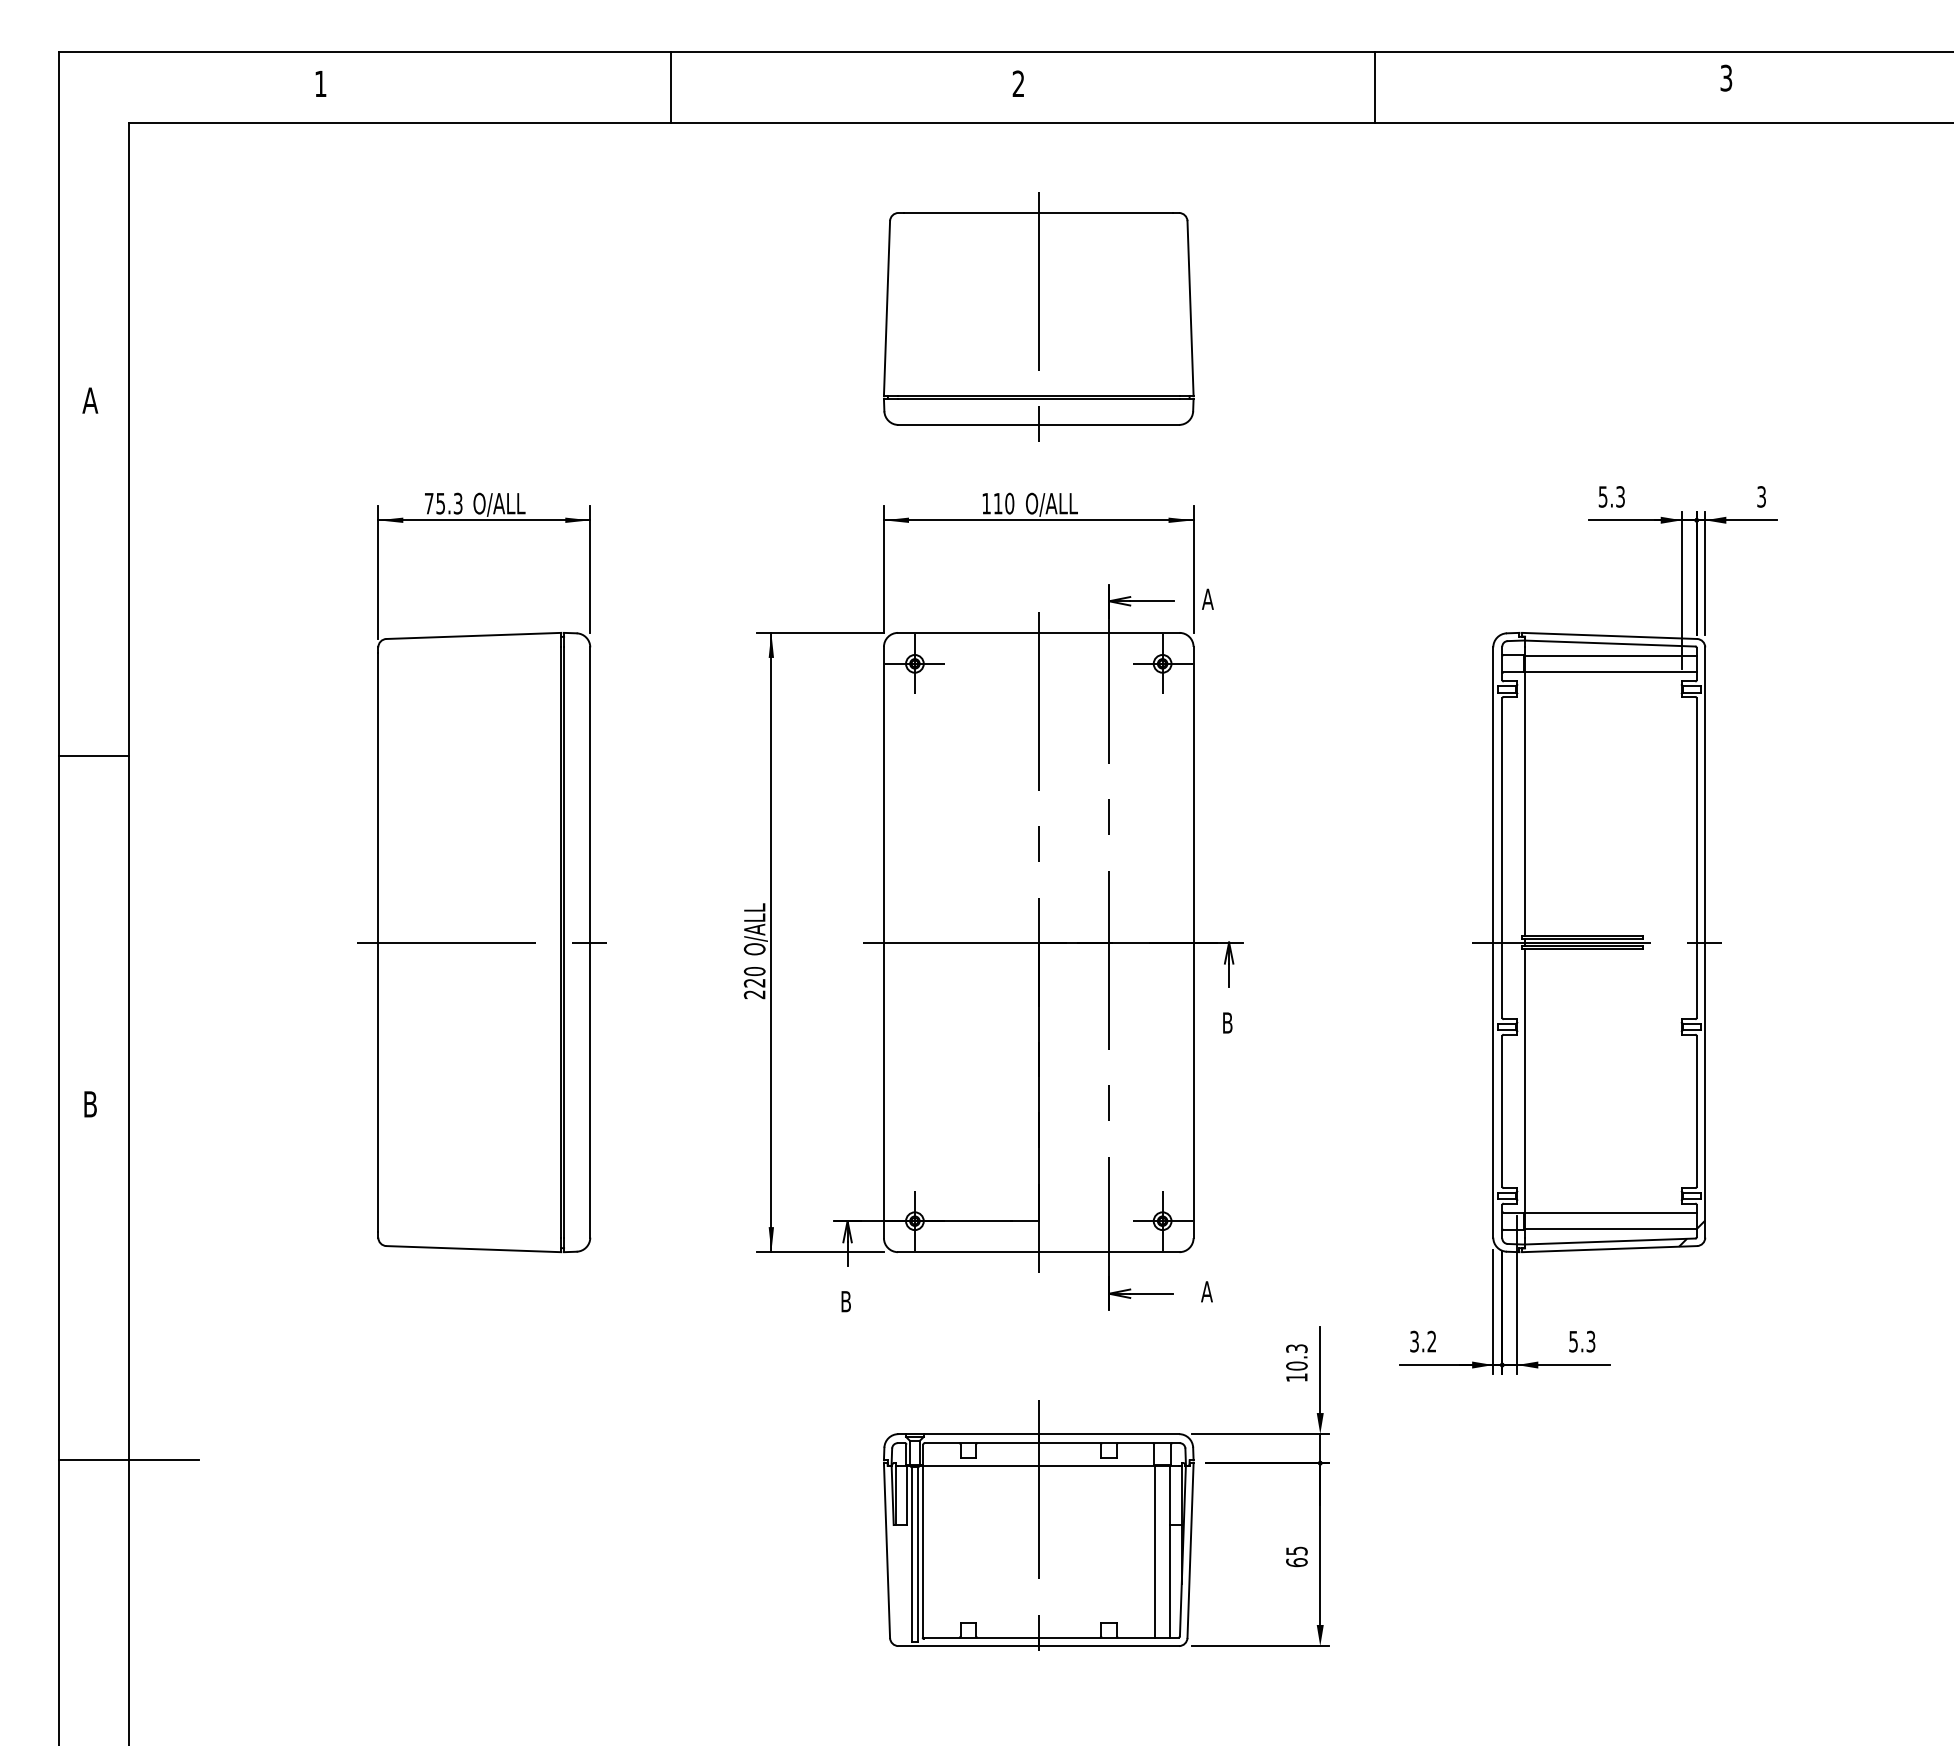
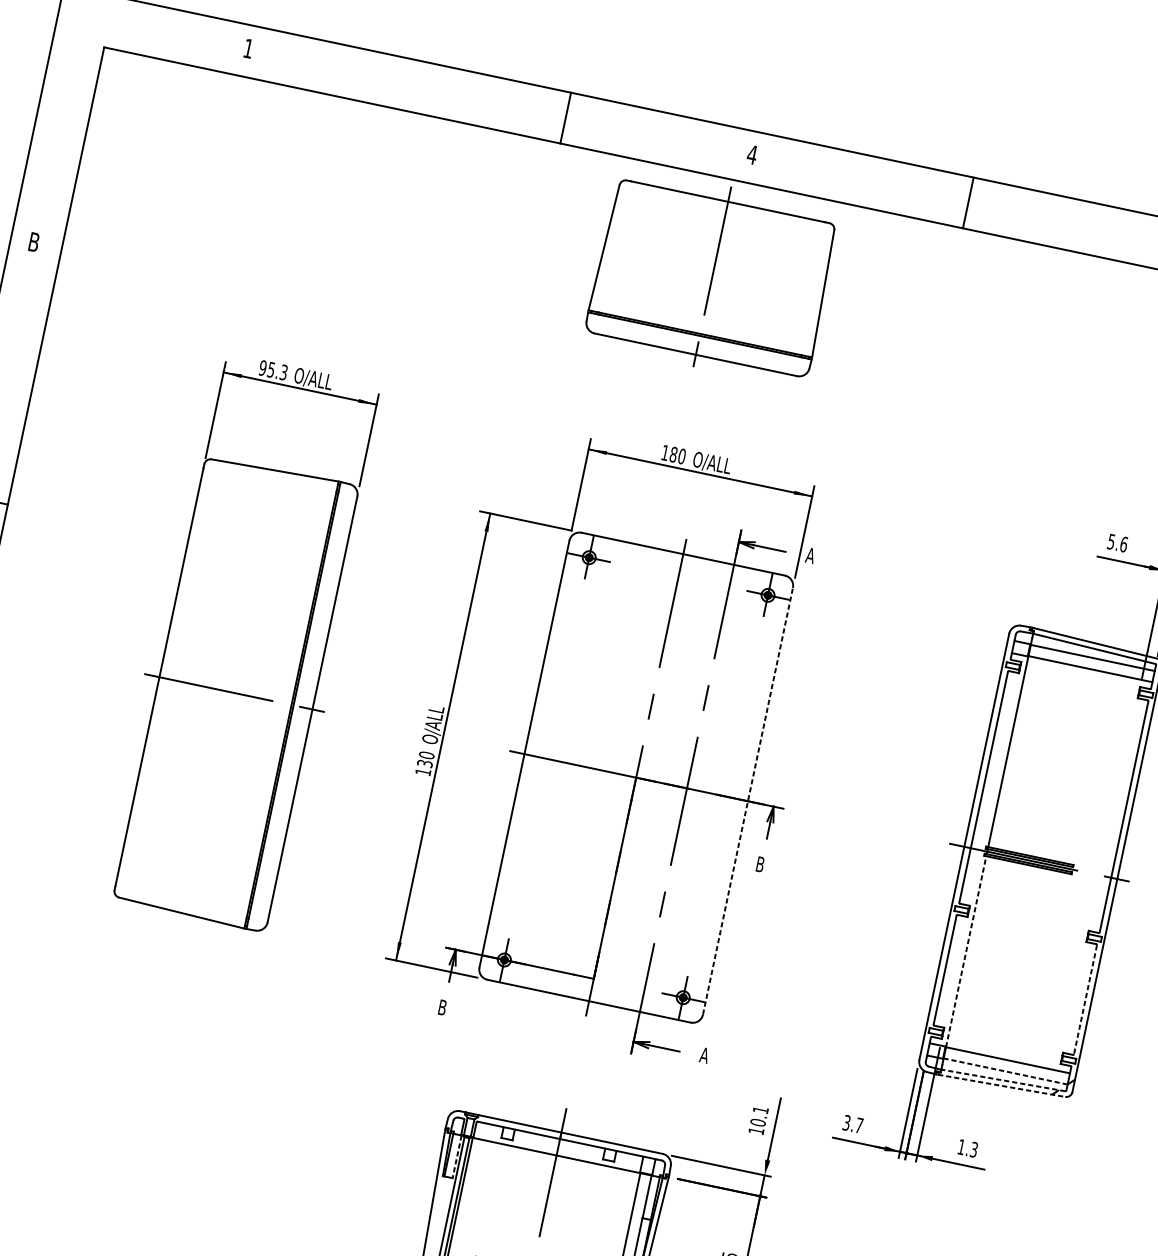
text: (1018, 83) -> (752, 154), 2 -> 4
line: (670, 87) -> (565, 118), moved
line: (1374, 87) -> (968, 203), moved
part: (1038, 316) -> (712, 276), moved
text: (90, 400) -> (34, 242), A -> B
text: (1620, 496) -> (1124, 544), 5.3 -> 5.6
text: (428, 503) -> (262, 367), 75.3 -> 95.3
text: (997, 503) -> (673, 454), 110 -> 180
line: (1193, 942) -> (747, 801), solid -> dashed
text: (754, 988) -> (424, 767), 220 -> 130
line: (1525, 1080) -> (966, 951), solid -> dashed
line: (1696, 1111) -> (1085, 999), solid -> dashed
line: (1610, 1228) -> (1005, 1071), solid -> dashed
line: (1609, 1241) -> (1002, 1080), solid -> dashed
line: (1610, 1249) -> (1002, 1086), solid -> dashed
text: (1431, 1341) -> (859, 1125), 3.2 -> 3.7
text: (1573, 1341) -> (961, 1147), 5.3 -> 1.3
text: (1296, 1348) -> (760, 1109), 10.3 -> 10.1
line: (907, 1495) -> (457, 1156), solid -> dashed

